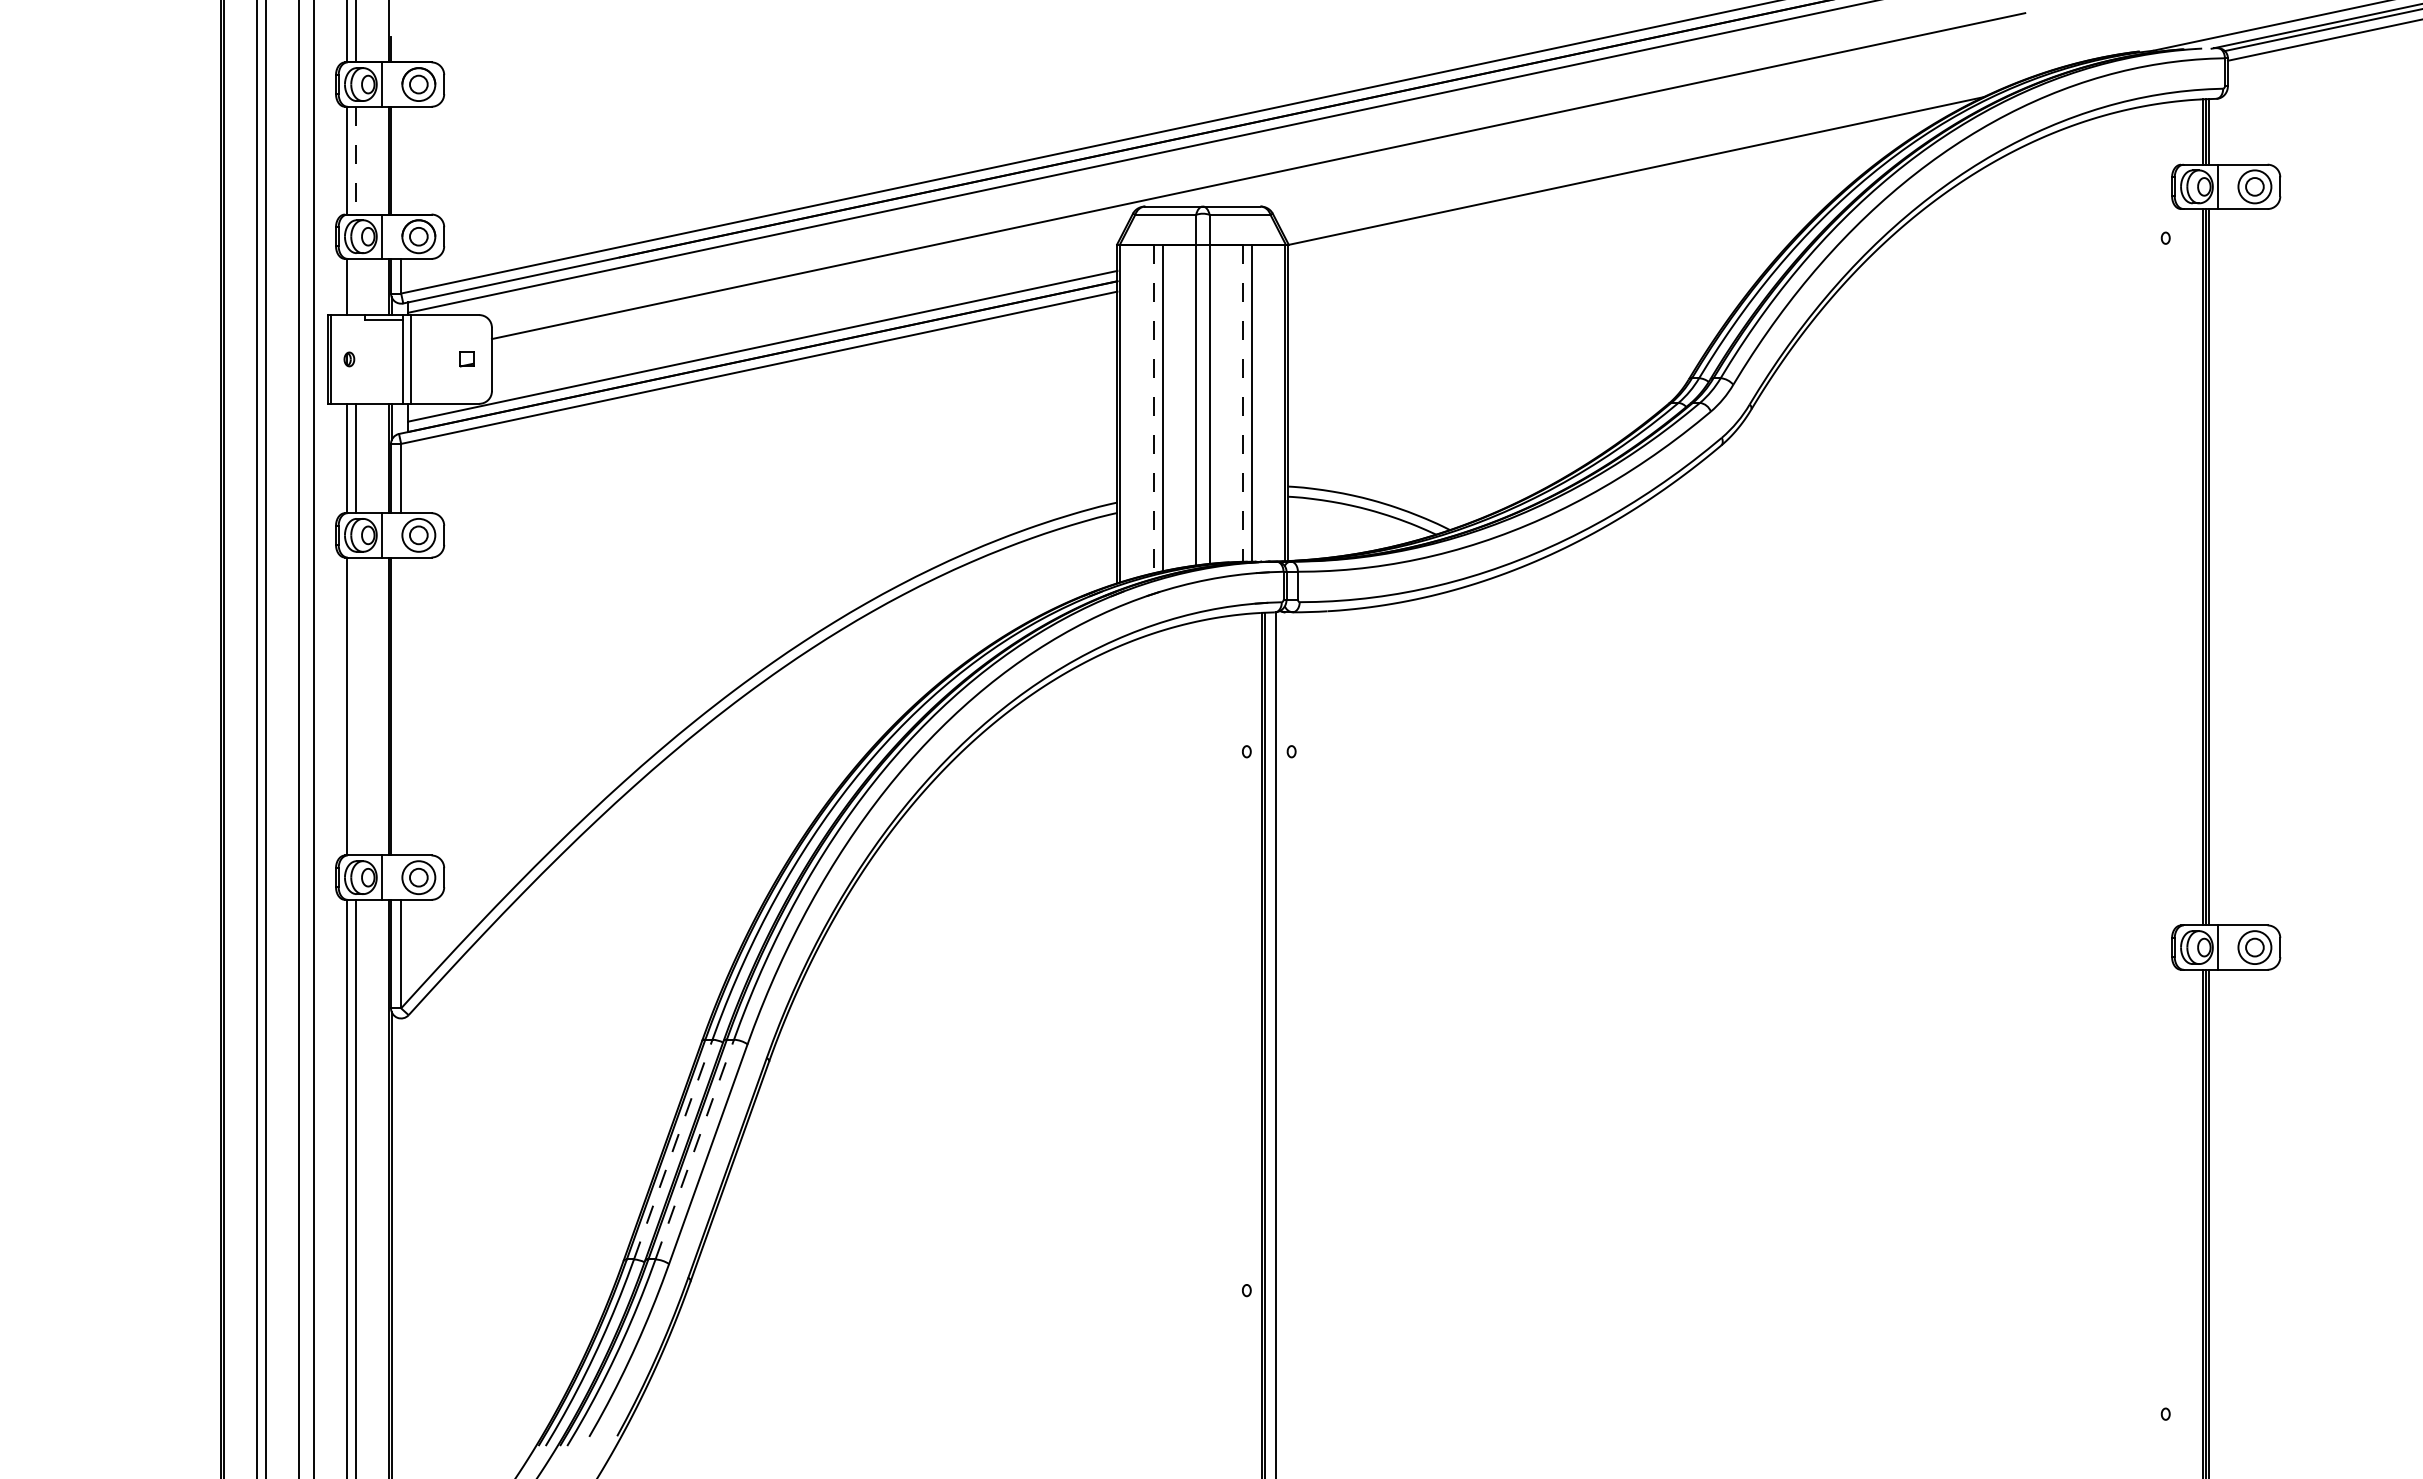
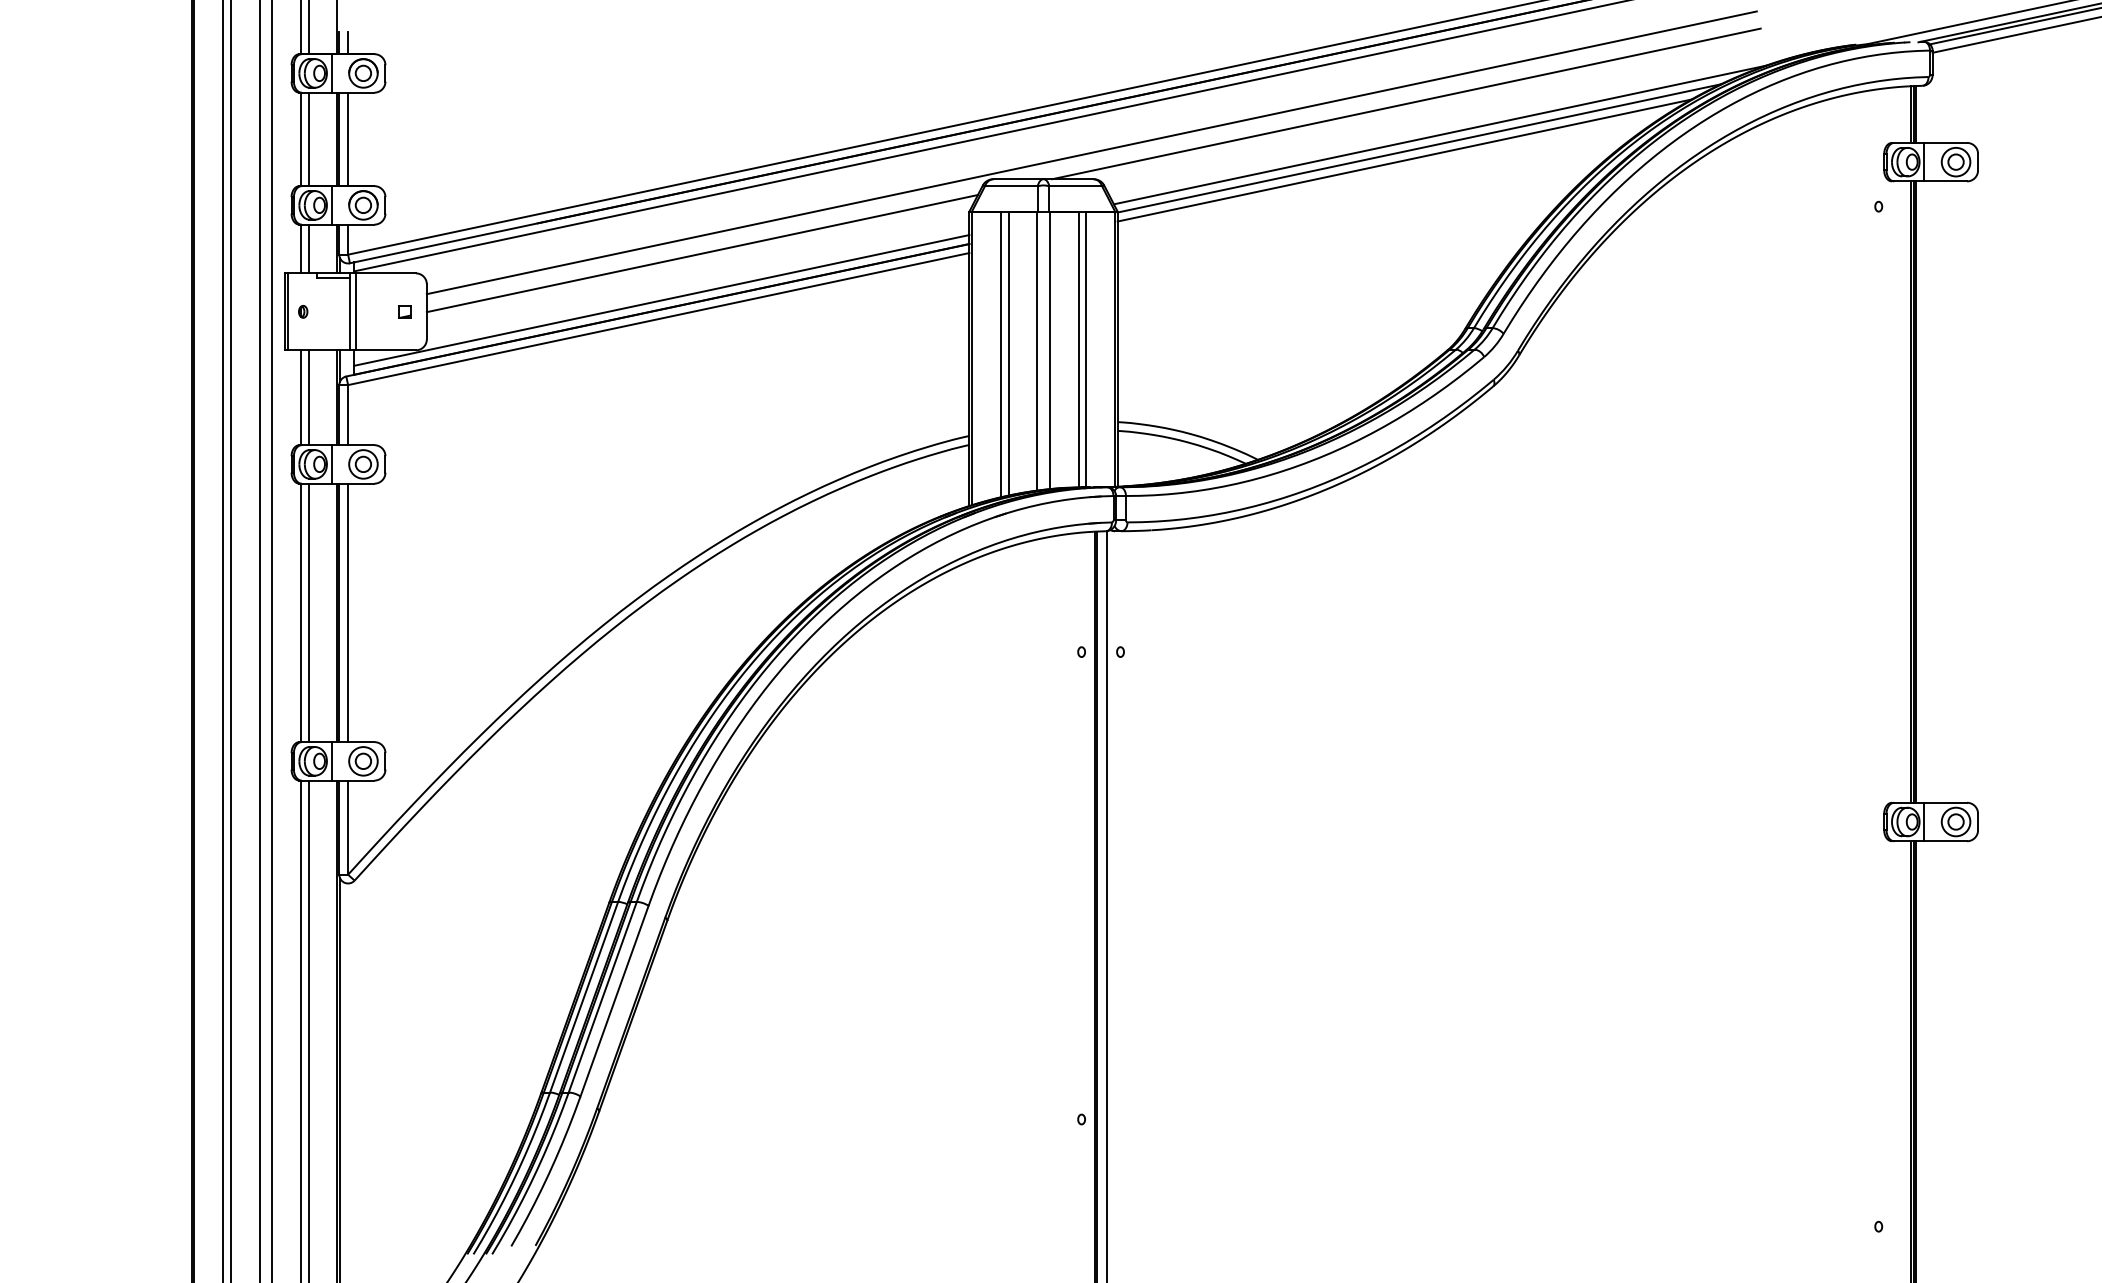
line: (401, 49) -> (348, 42), added
line: (1620, 119) -> (1405, 103), added
line: (1660, 155) -> (1440, 134), added
line: (355, 160) -> (308, 139), dashed -> solid
line: (401, 160) -> (348, 139), added
line: (1618, 184) -> (1404, 160), added
line: (355, 286) -> (308, 248), added
line: (809, 291) -> (702, 252), added
line: (1243, 403) -> (1078, 350), dashed -> solid
line: (1153, 409) -> (1000, 355), dashed -> solid
line: (355, 706) -> (308, 612), added
line: (401, 706) -> (348, 612), added
line: (673, 1149) -> (584, 997), dashed -> solid
line: (694, 1149) -> (602, 997), dashed -> solid

